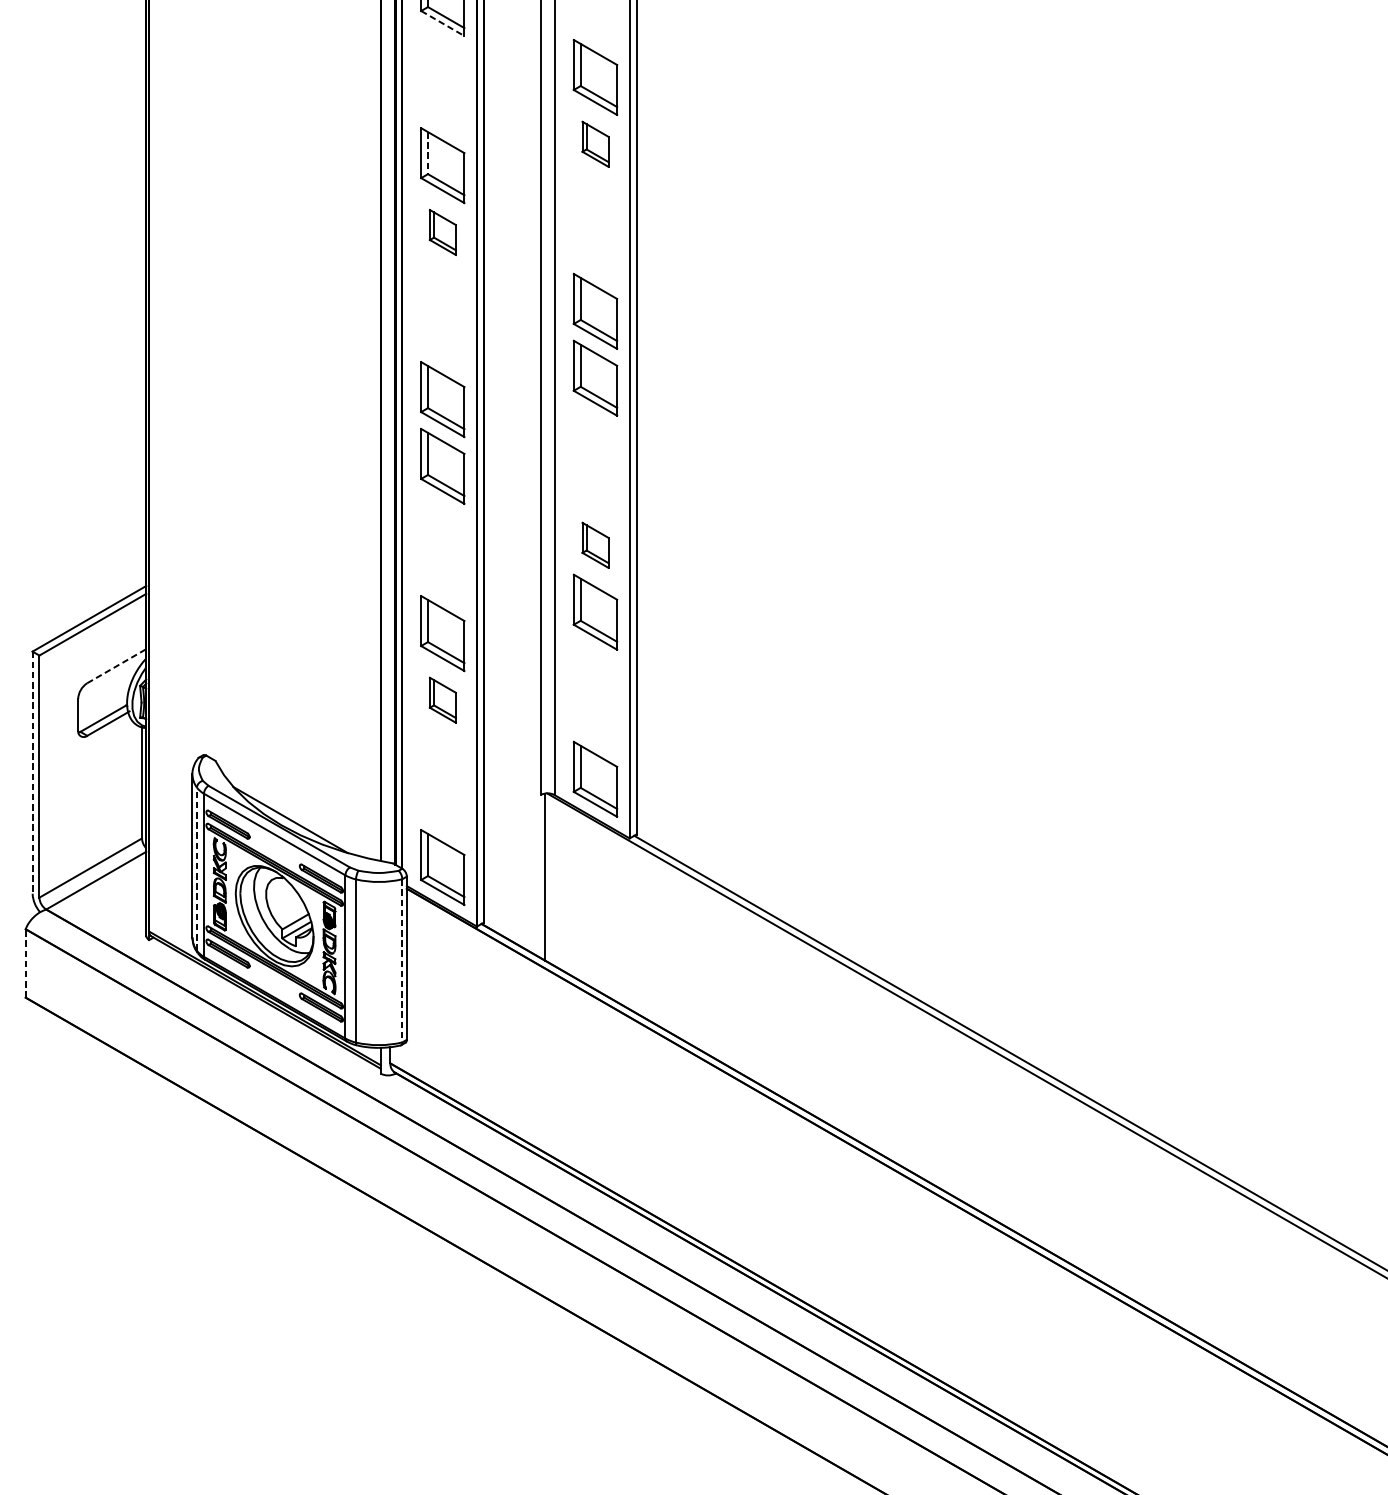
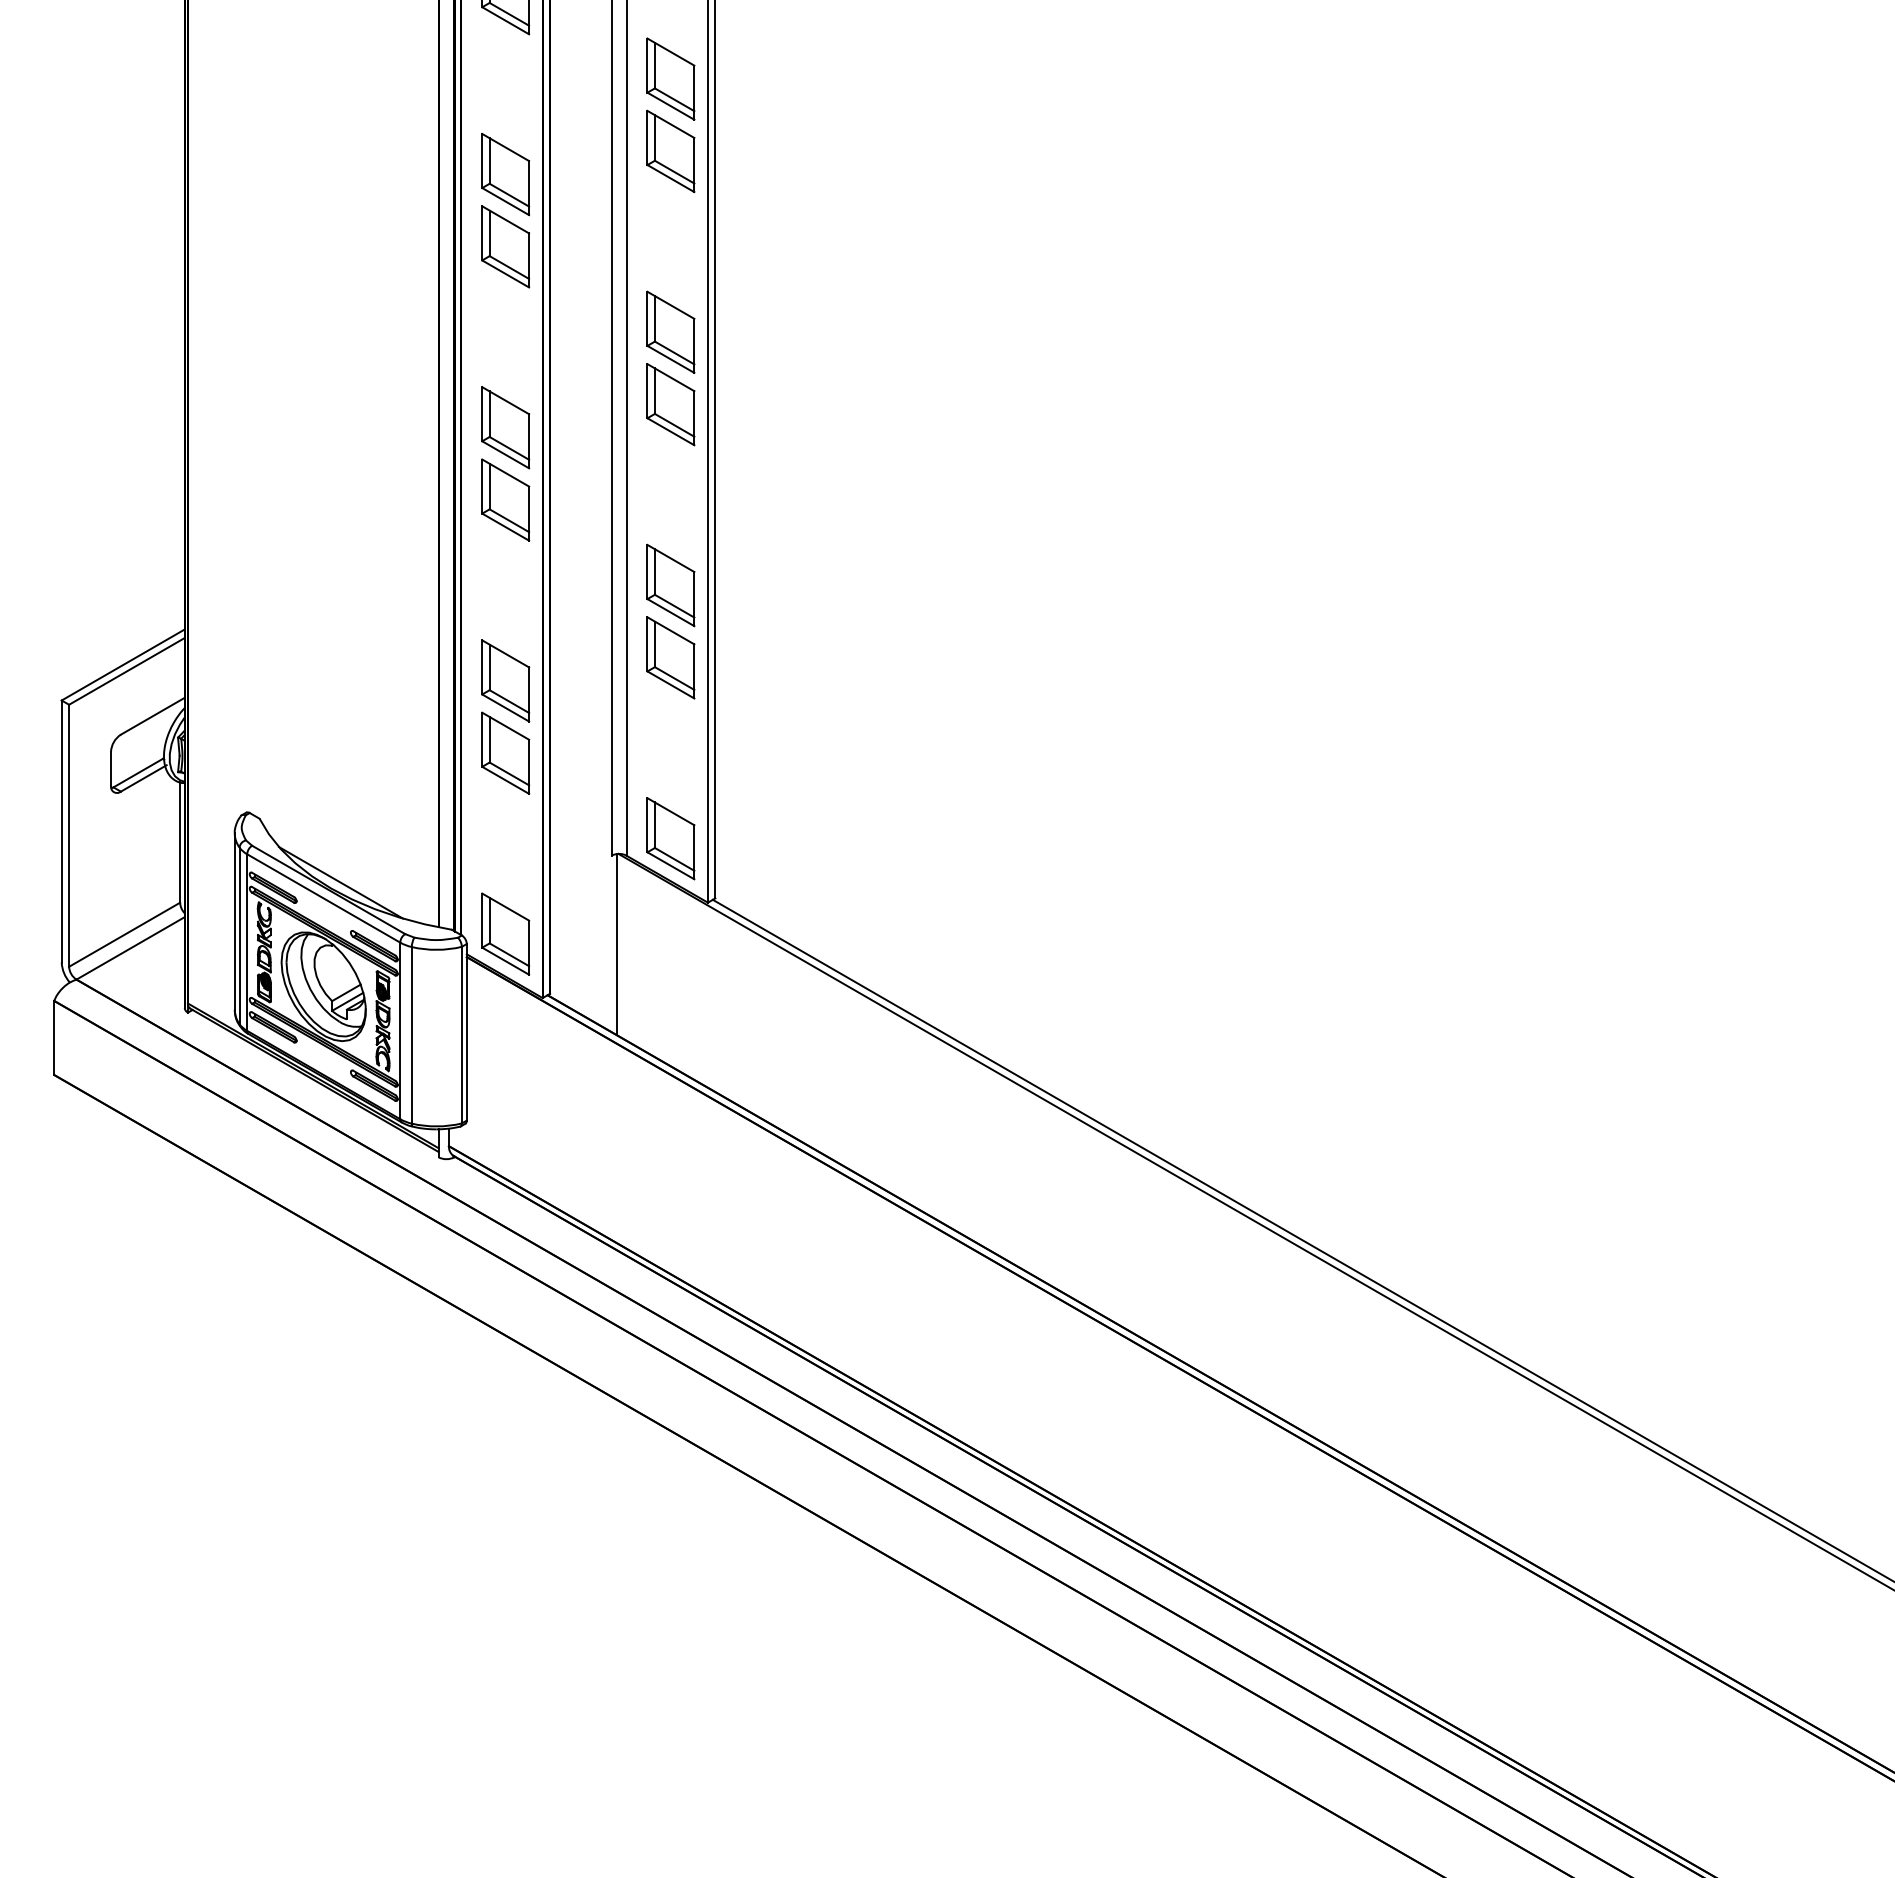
line: (443, 24) -> (506, 21), dashed -> solid
part: (595, 144) -> (670, 151), size x1.67
line: (427, 153) -> (489, 161), dashed -> solid
part: (442, 232) -> (505, 246), size x1.67
part: (595, 545) -> (670, 585), size x1.67
line: (116, 666) -> (152, 716), dashed -> solid
part: (442, 699) -> (505, 752), size x1.67
line: (32, 773) -> (61, 832), dashed -> solid
line: (196, 868) -> (239, 935), dashed -> solid
line: (401, 961) -> (461, 1035), dashed -> solid
line: (25, 963) -> (54, 1037), dashed -> solid

